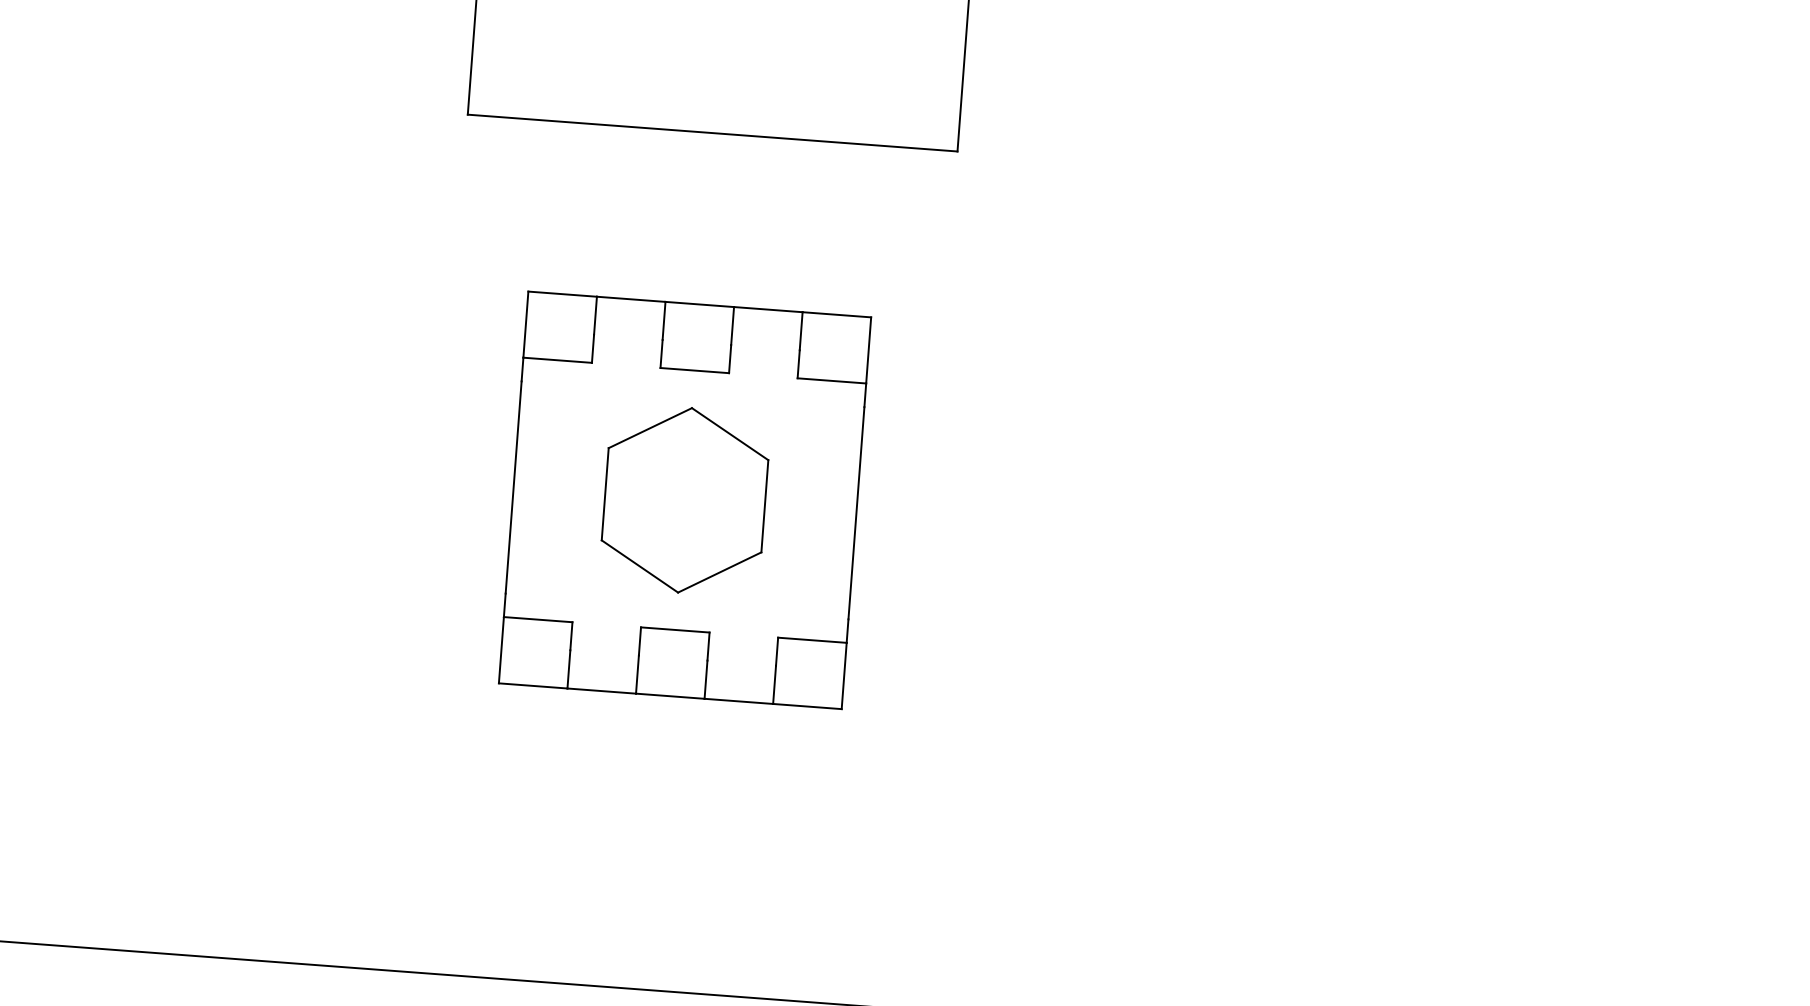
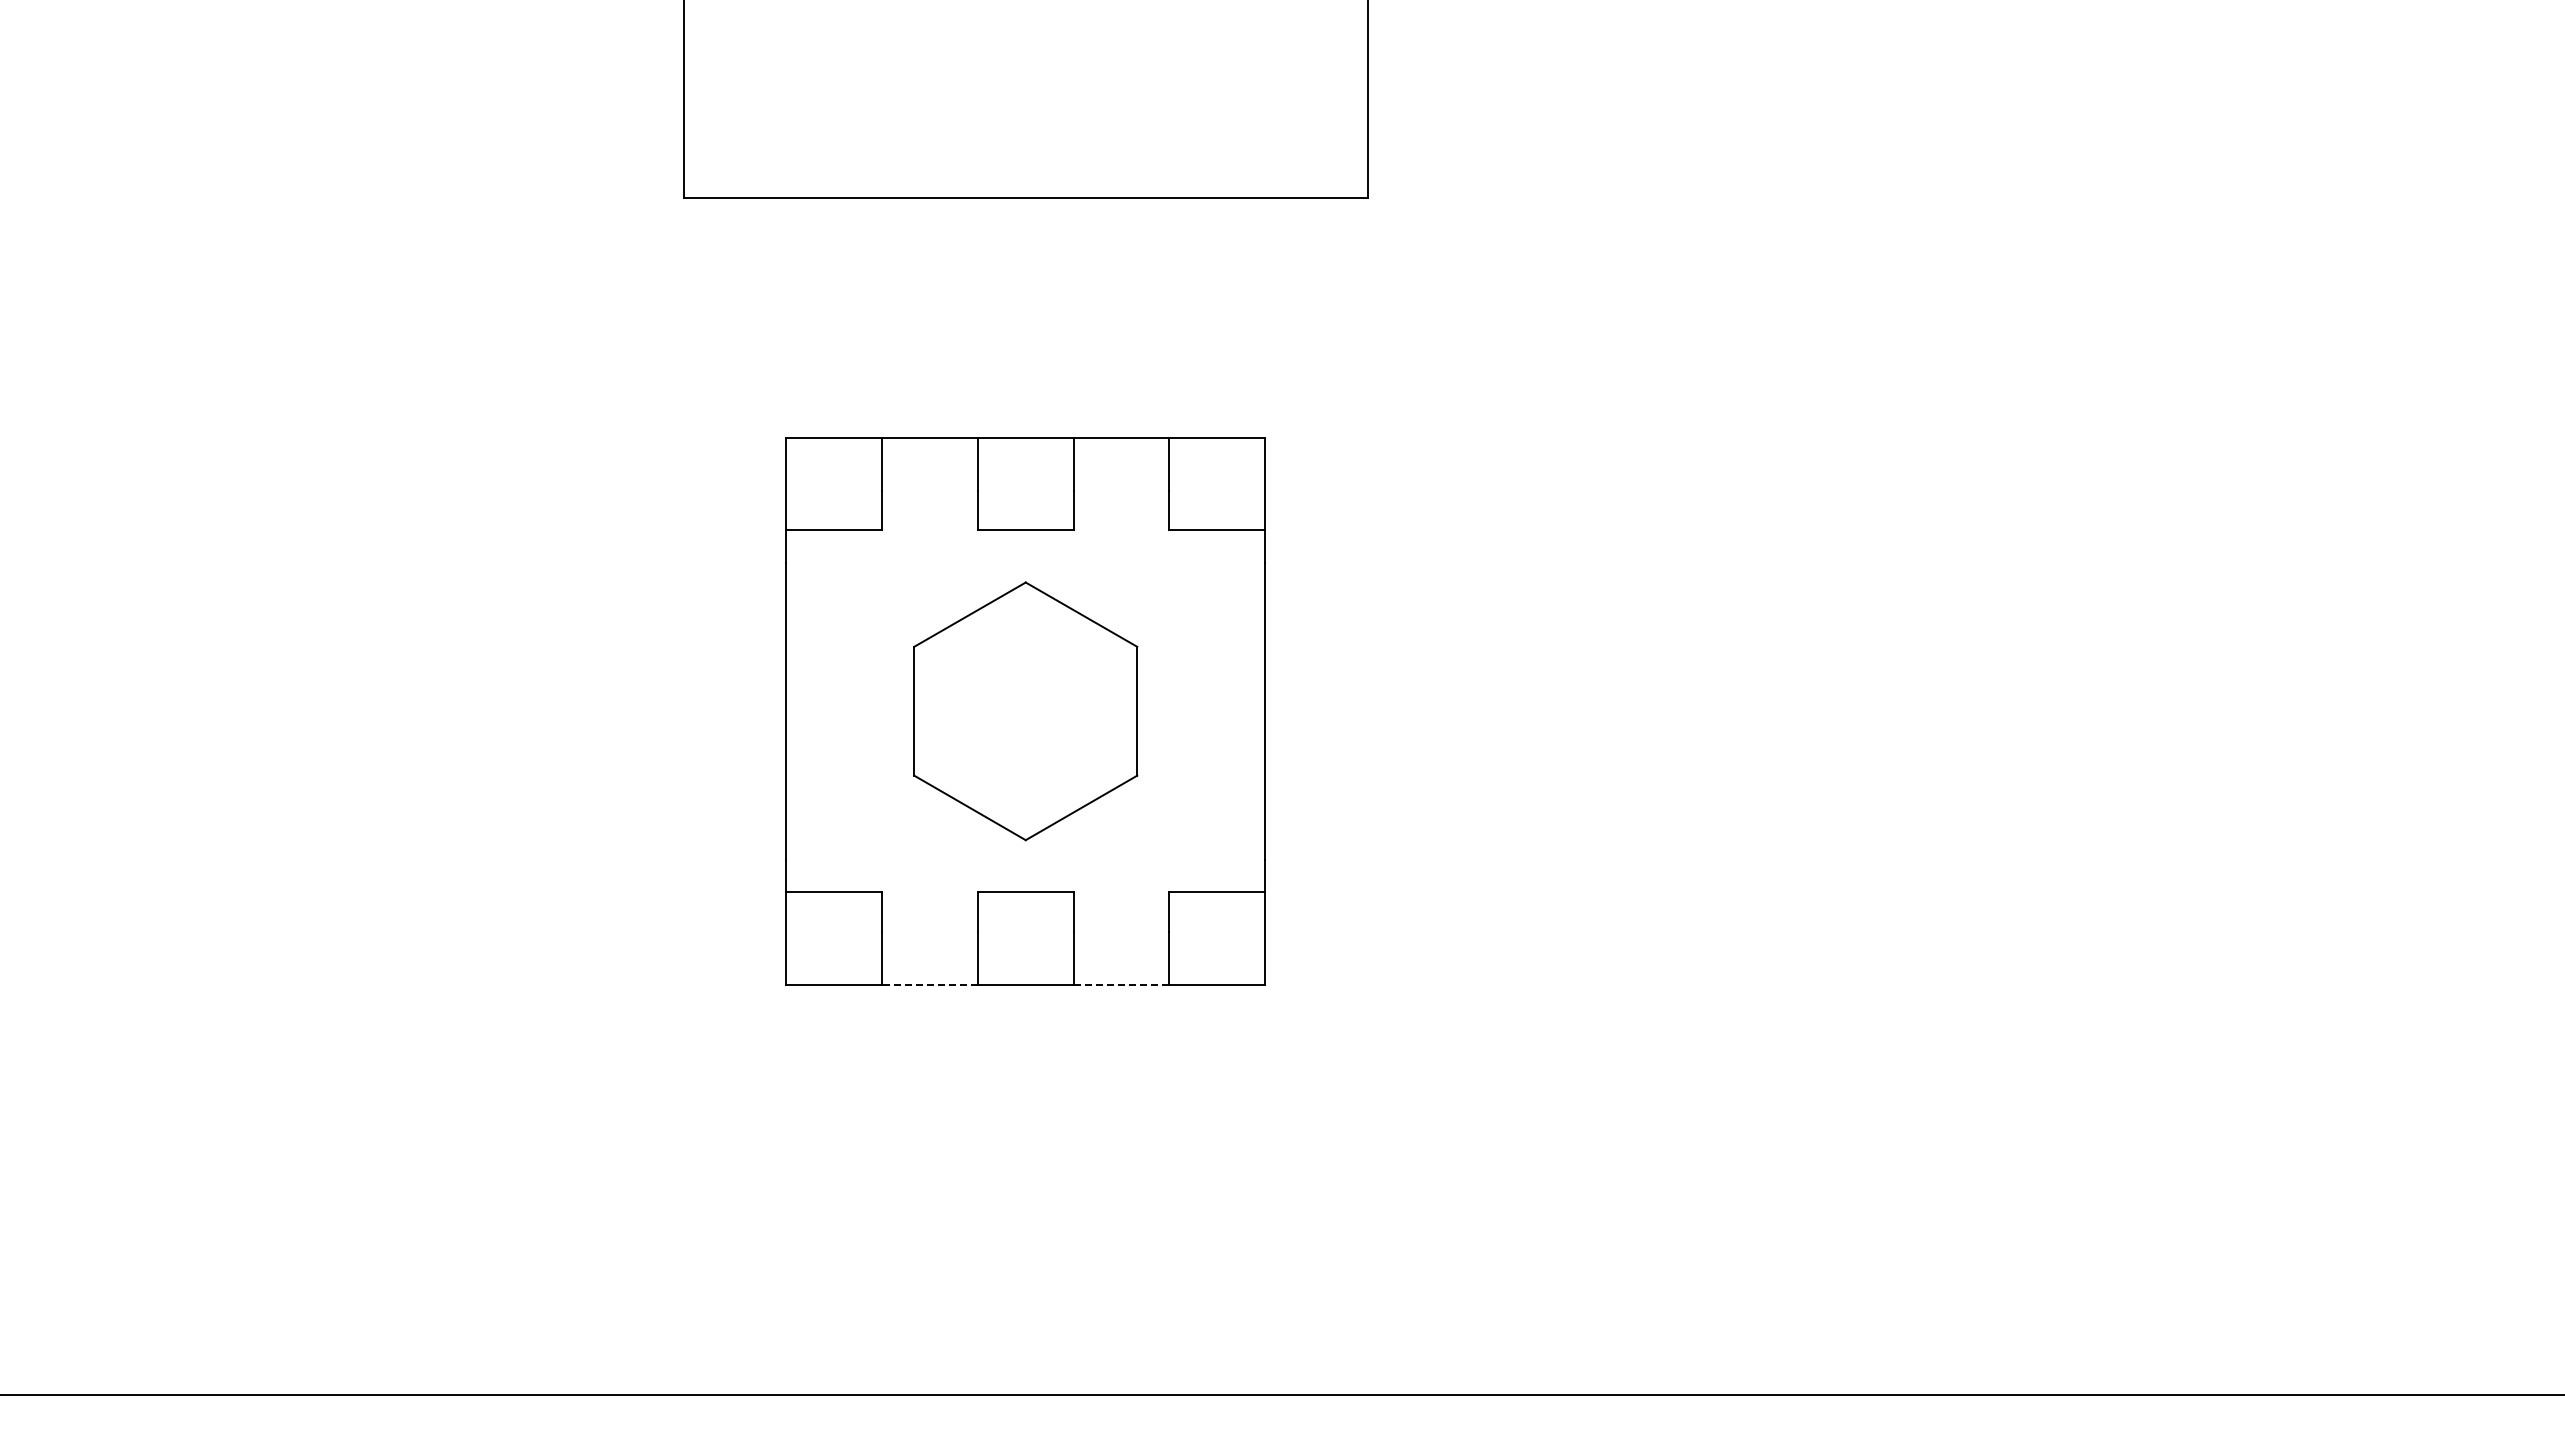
line: (602, 690) -> (930, 984), solid -> dashed
line: (738, 701) -> (1121, 984), solid -> dashed

